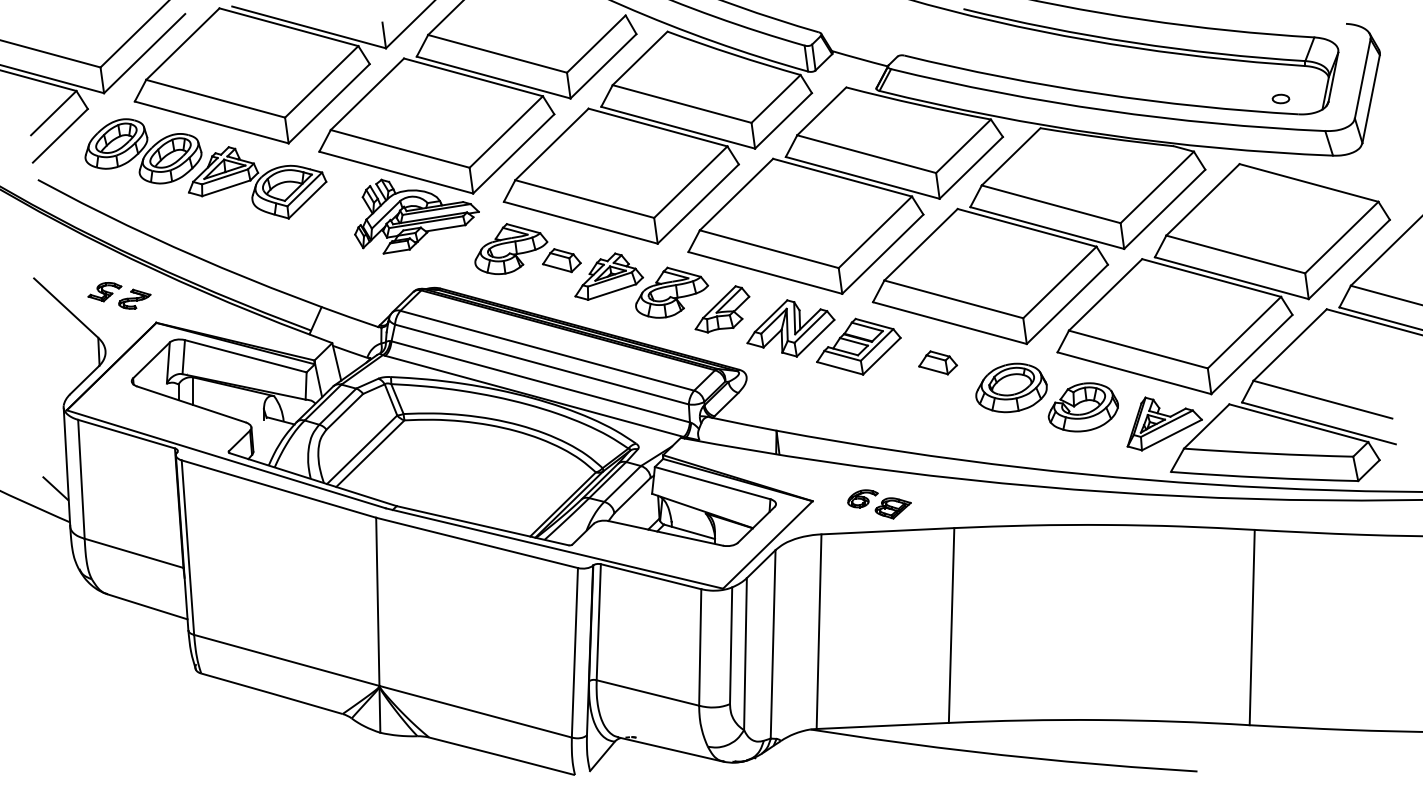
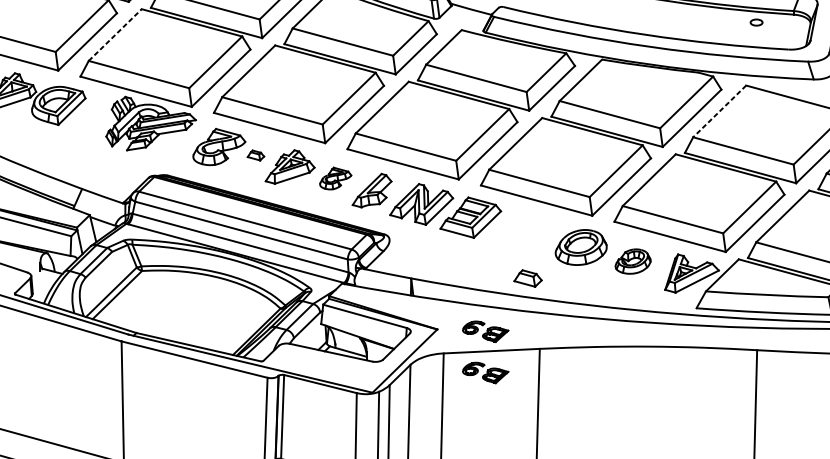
line: (367, 93) -> (115, 34), solid -> dashed
part: (1280, 98) -> (756, 22), moved
line: (1202, 200) -> (719, 111), solid -> dashed
part: (561, 260) -> (255, 155), size x0.6
part: (672, 292) -> (335, 178), size x0.6
part: (938, 362) -> (528, 278), moved
part: (1082, 407) -> (632, 261), size x0.7
part: (879, 561) -> (485, 373), added

